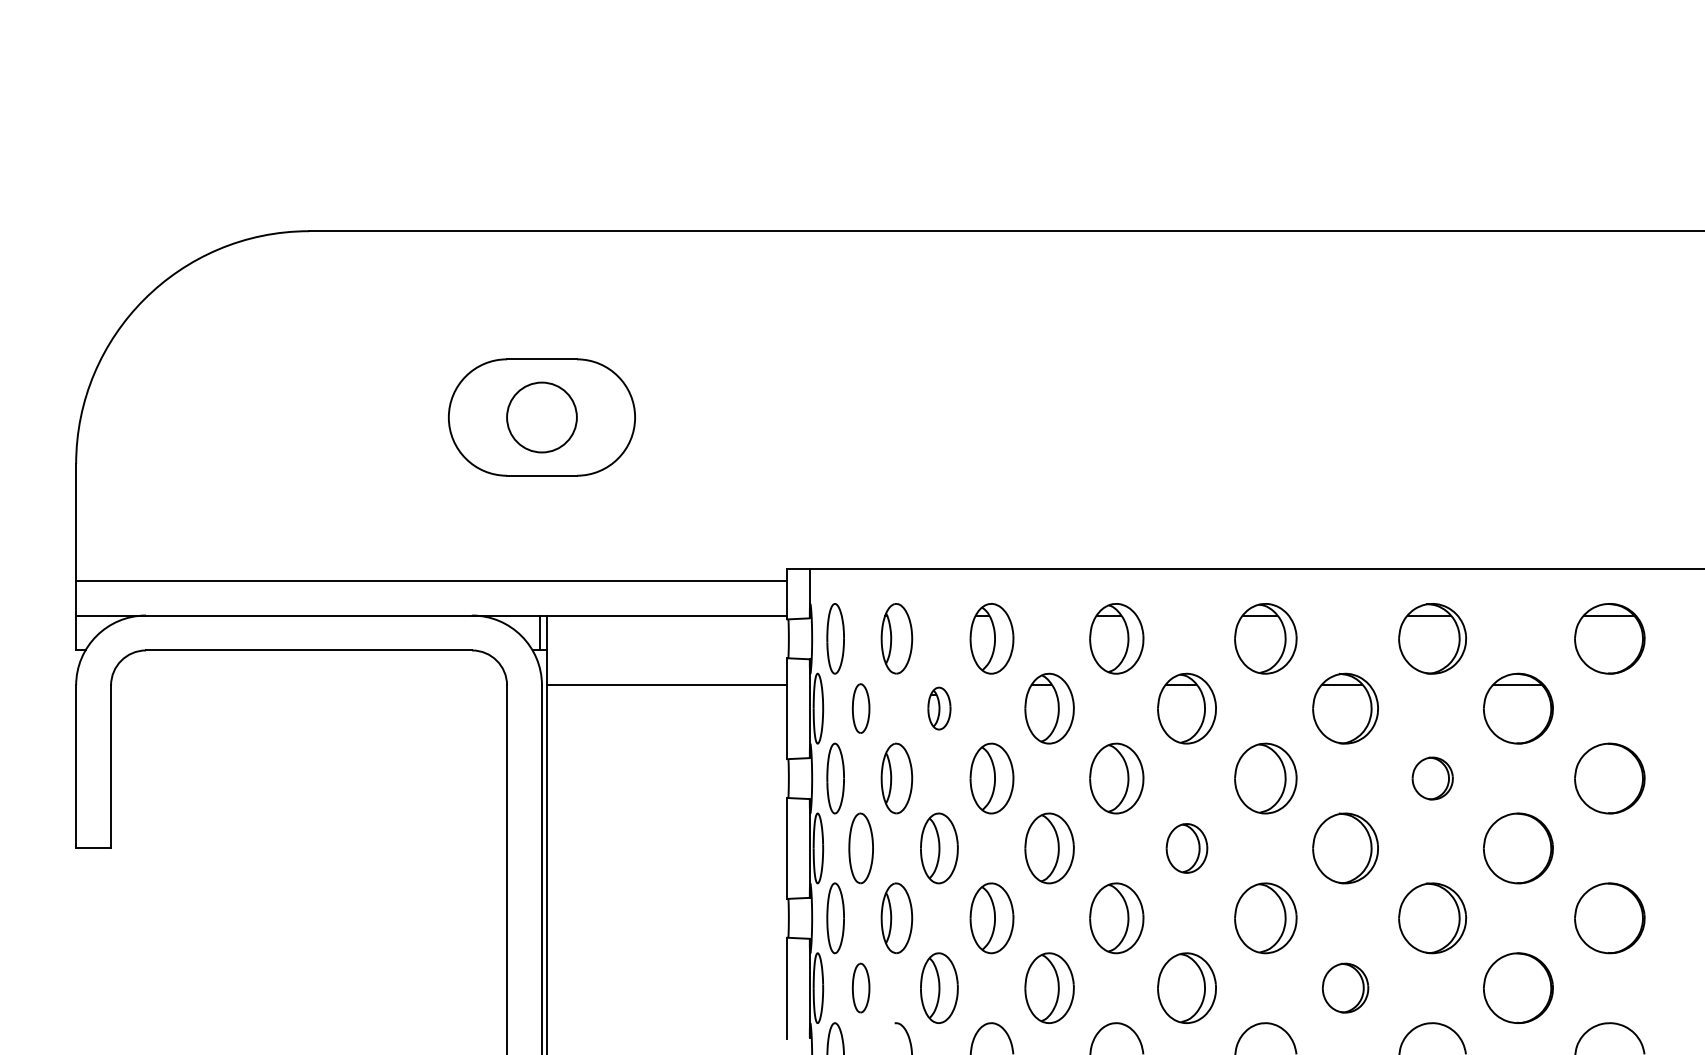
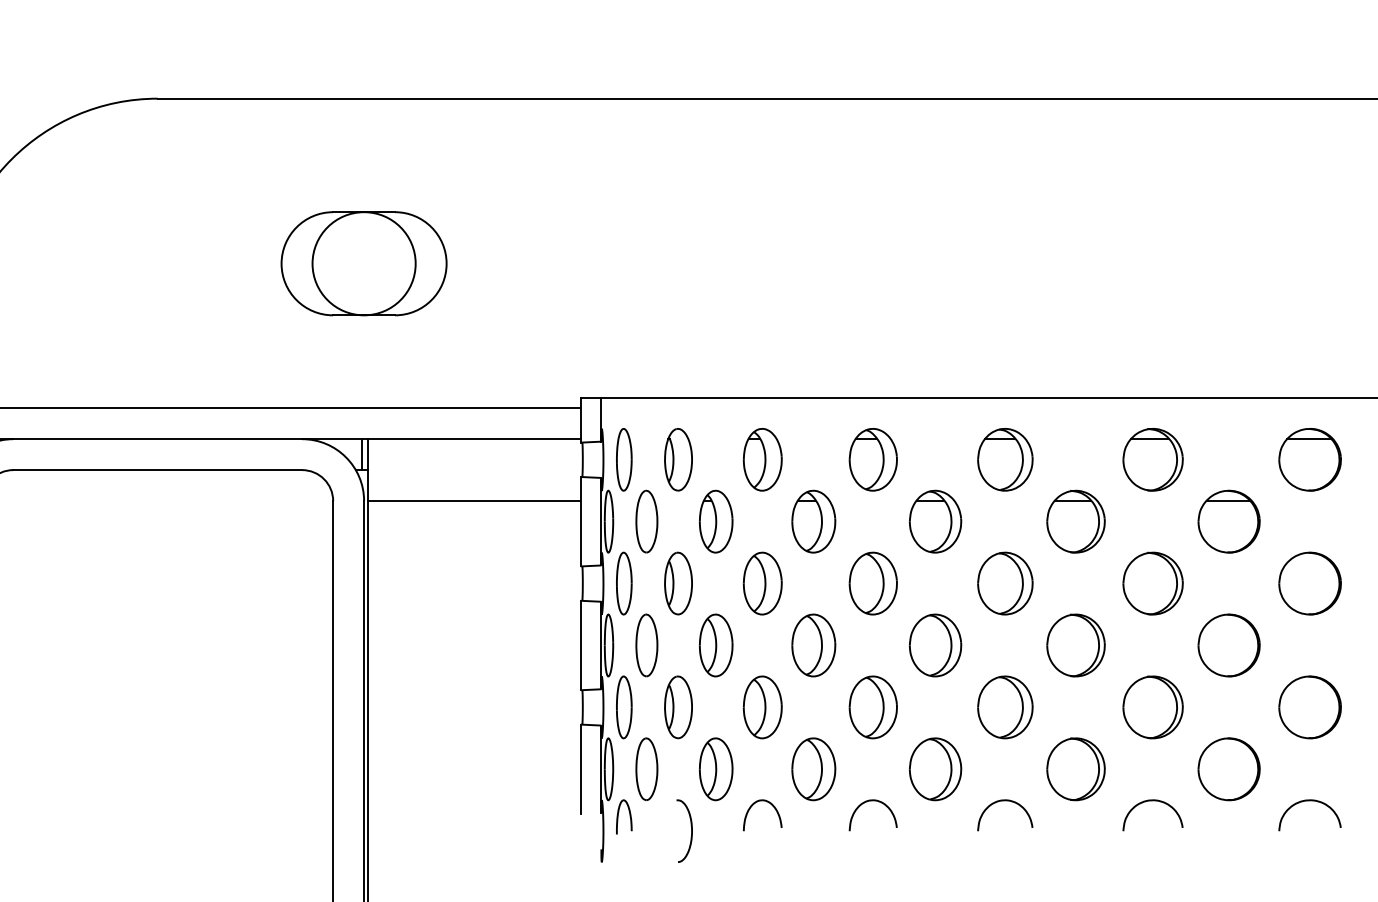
circle: (541, 417) -> (363, 263), size x1.67
part: (860, 708) -> (646, 521), size x1.43
part: (939, 708) -> (716, 521), size x1.67
part: (1432, 778) -> (1153, 583), size x1.67
part: (1186, 848) -> (935, 645), size x1.43
part: (860, 987) -> (646, 768), size x1.43
part: (1345, 987) -> (1075, 768), size x1.43

